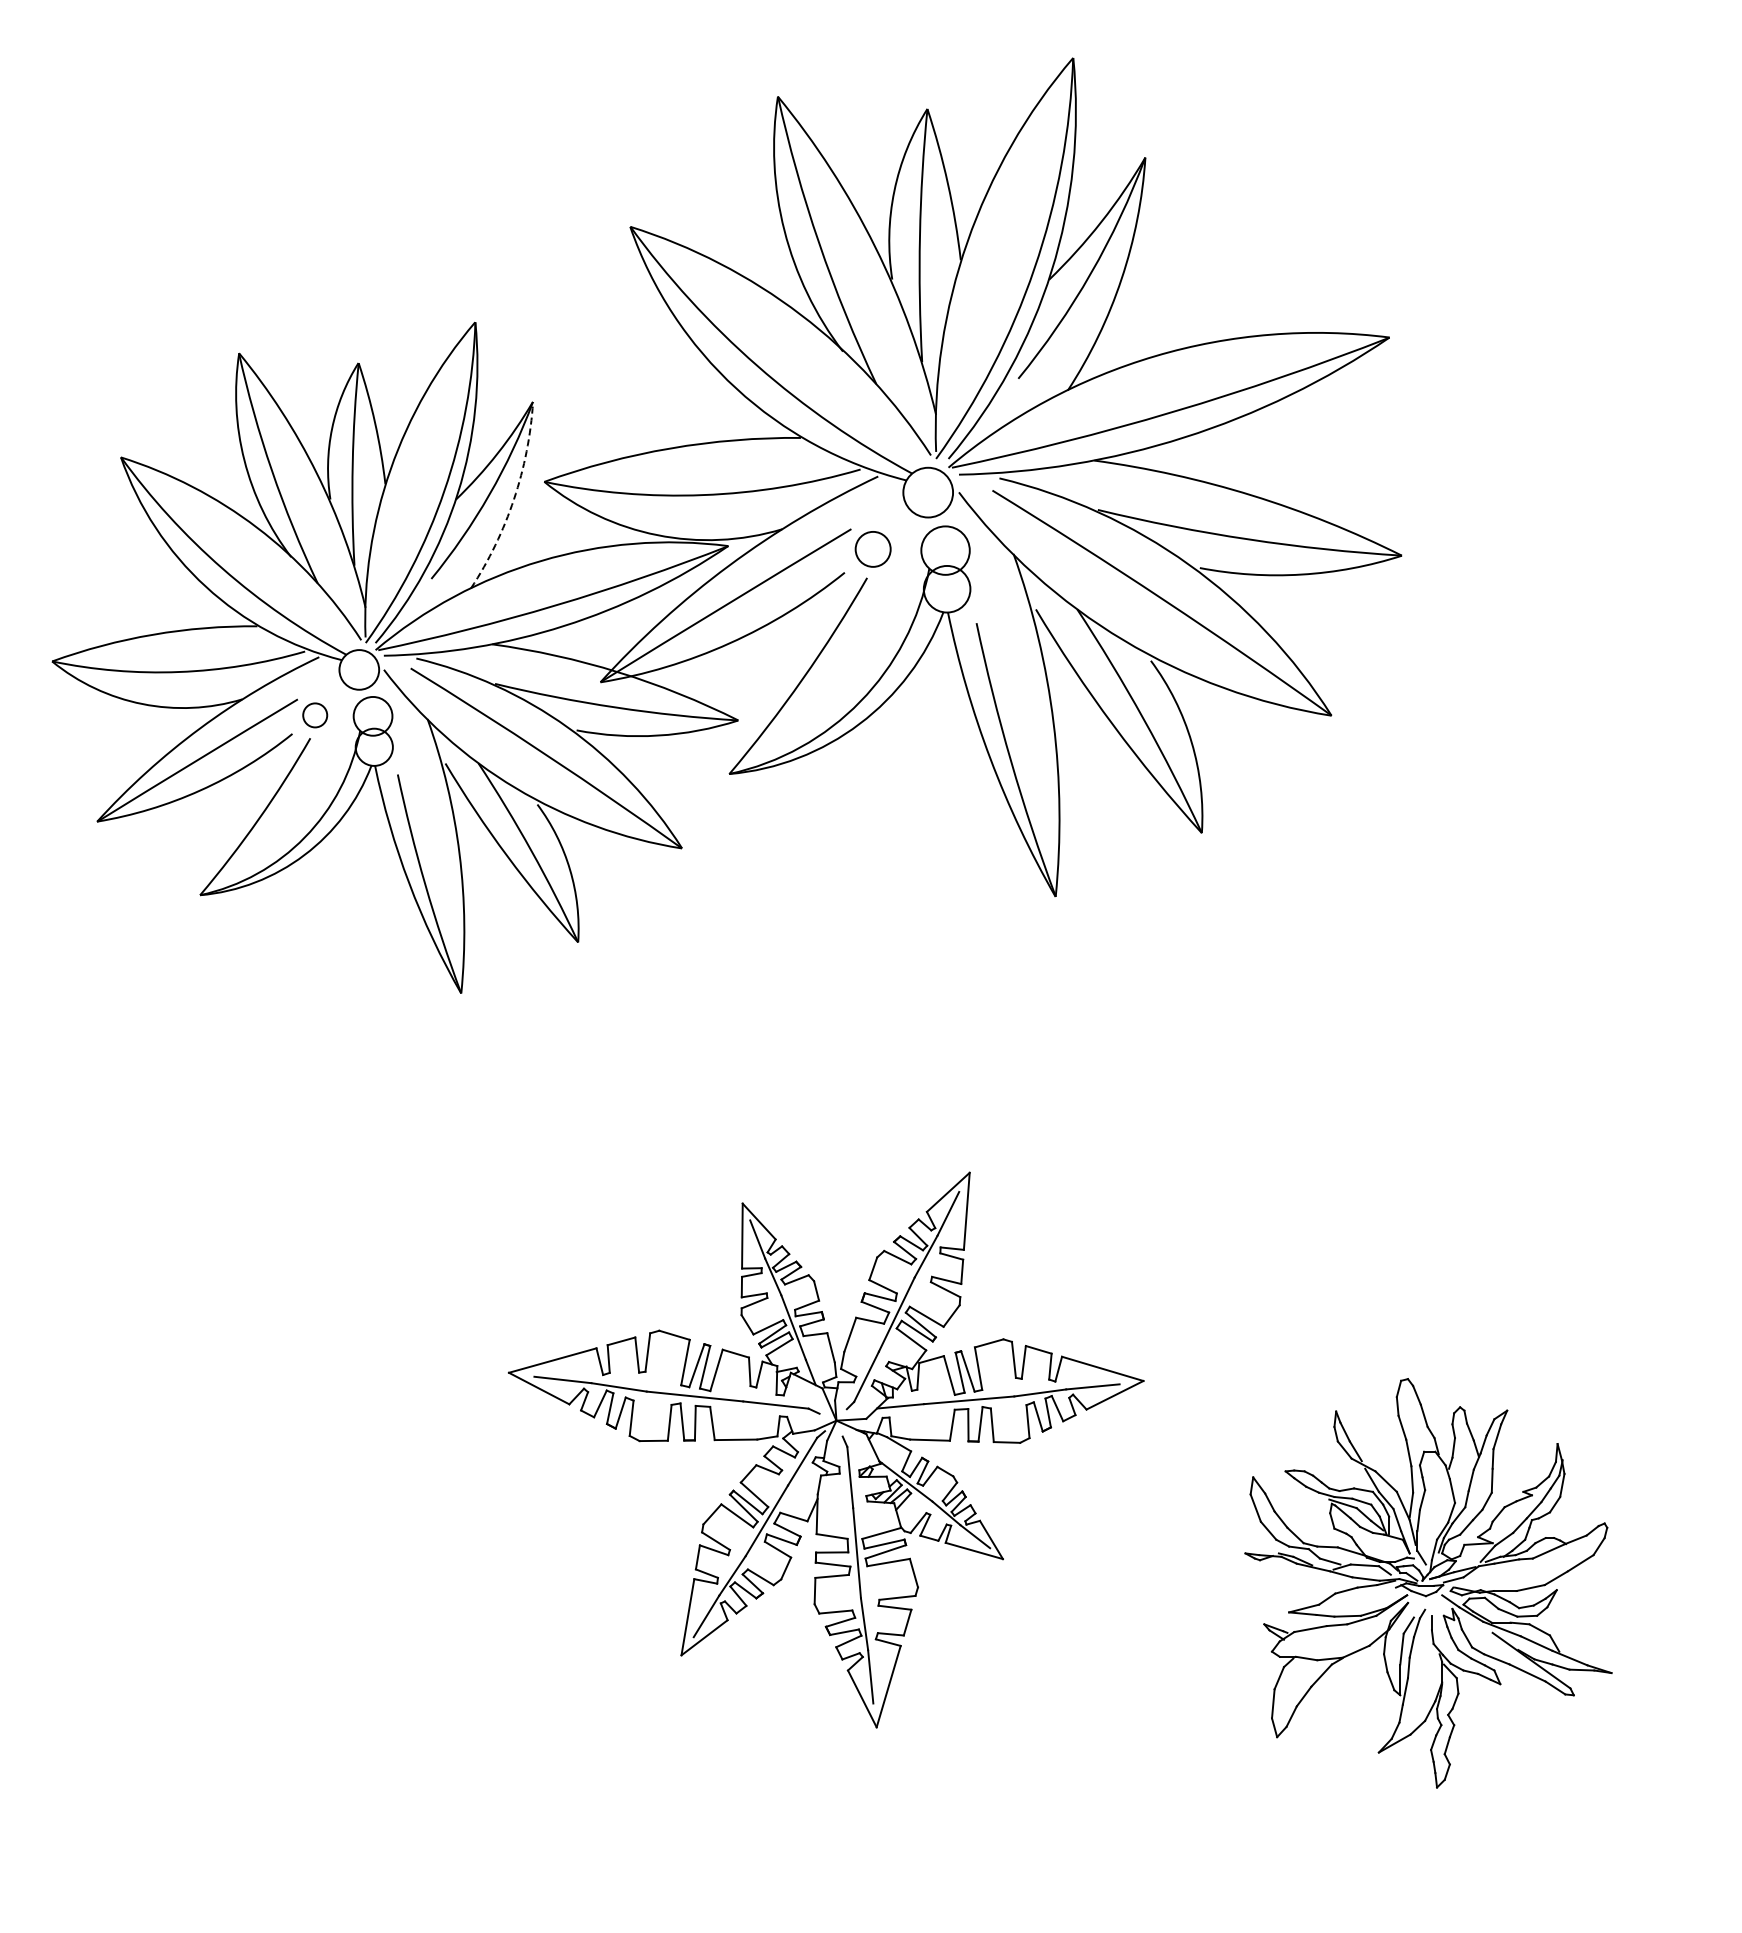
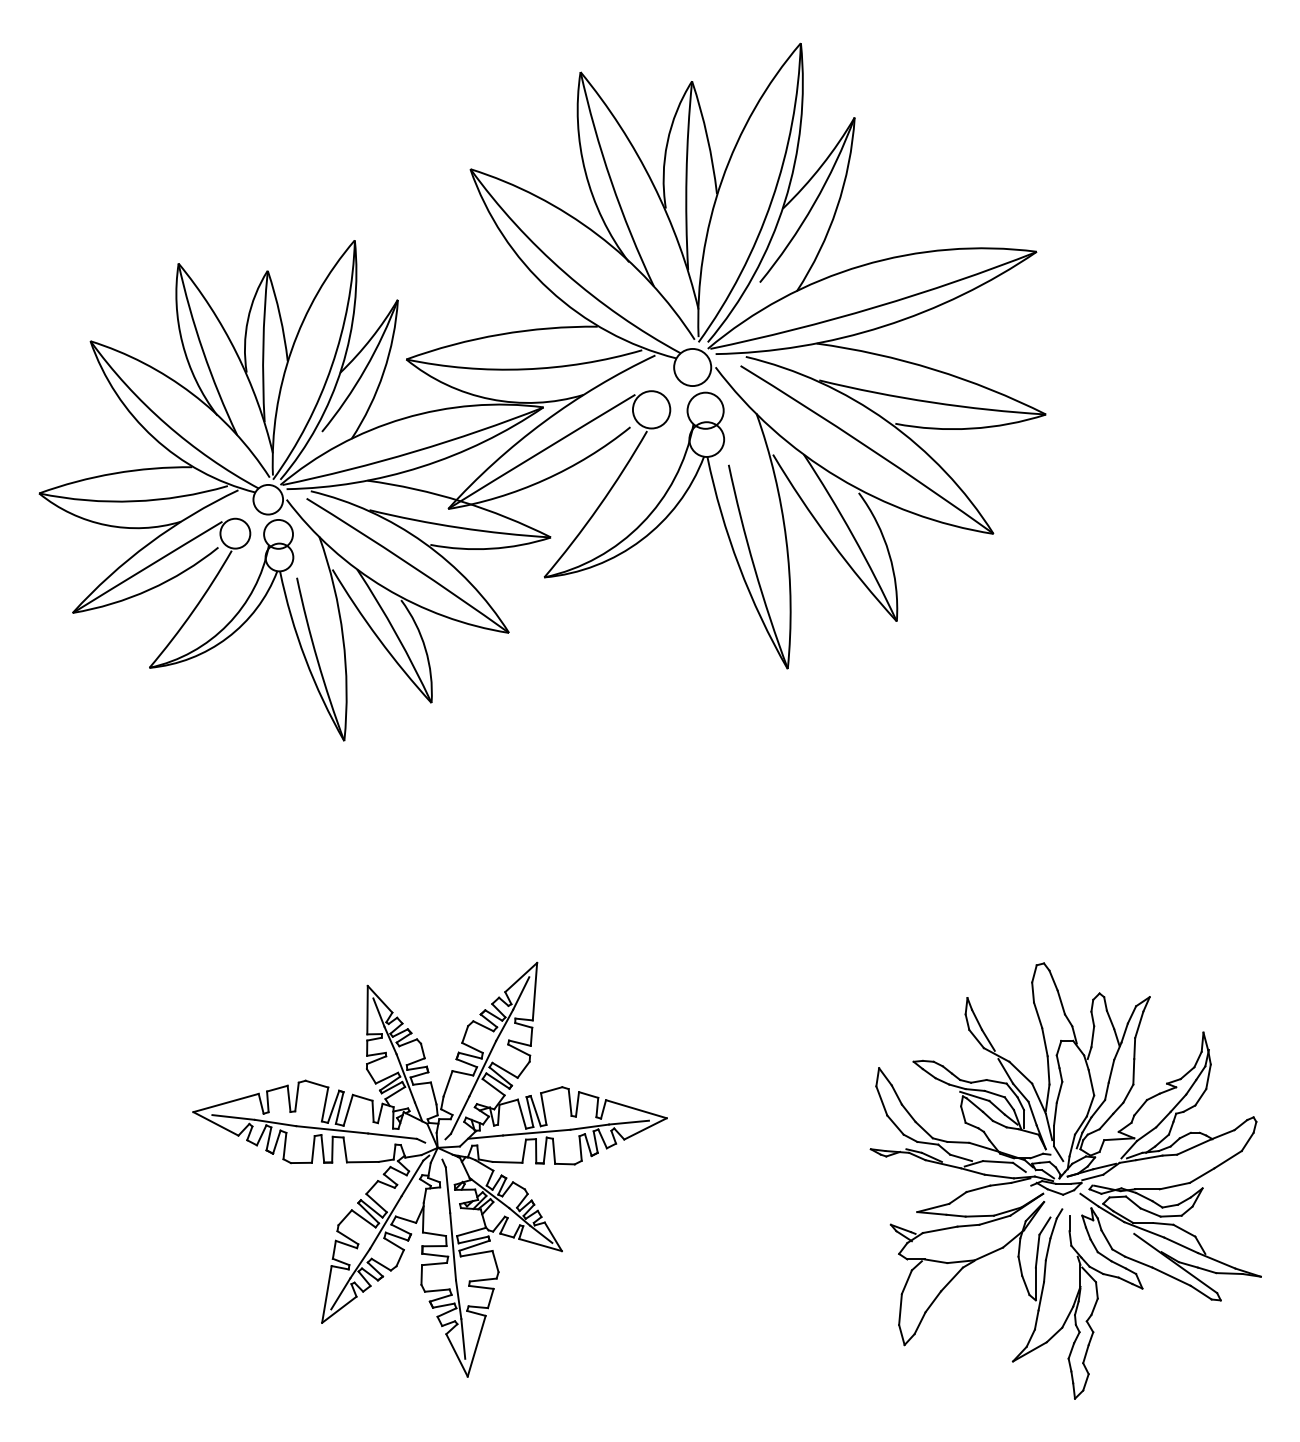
arc: (514, 499) -> (384, 372), dashed -> solid
circle: (873, 549) -> (651, 409), size x1.43
circle: (315, 715) -> (235, 533), size x1.67
part: (826, 1449) -> (430, 1169), moved
part: (1428, 1583) -> (1065, 1181), size x1.43

